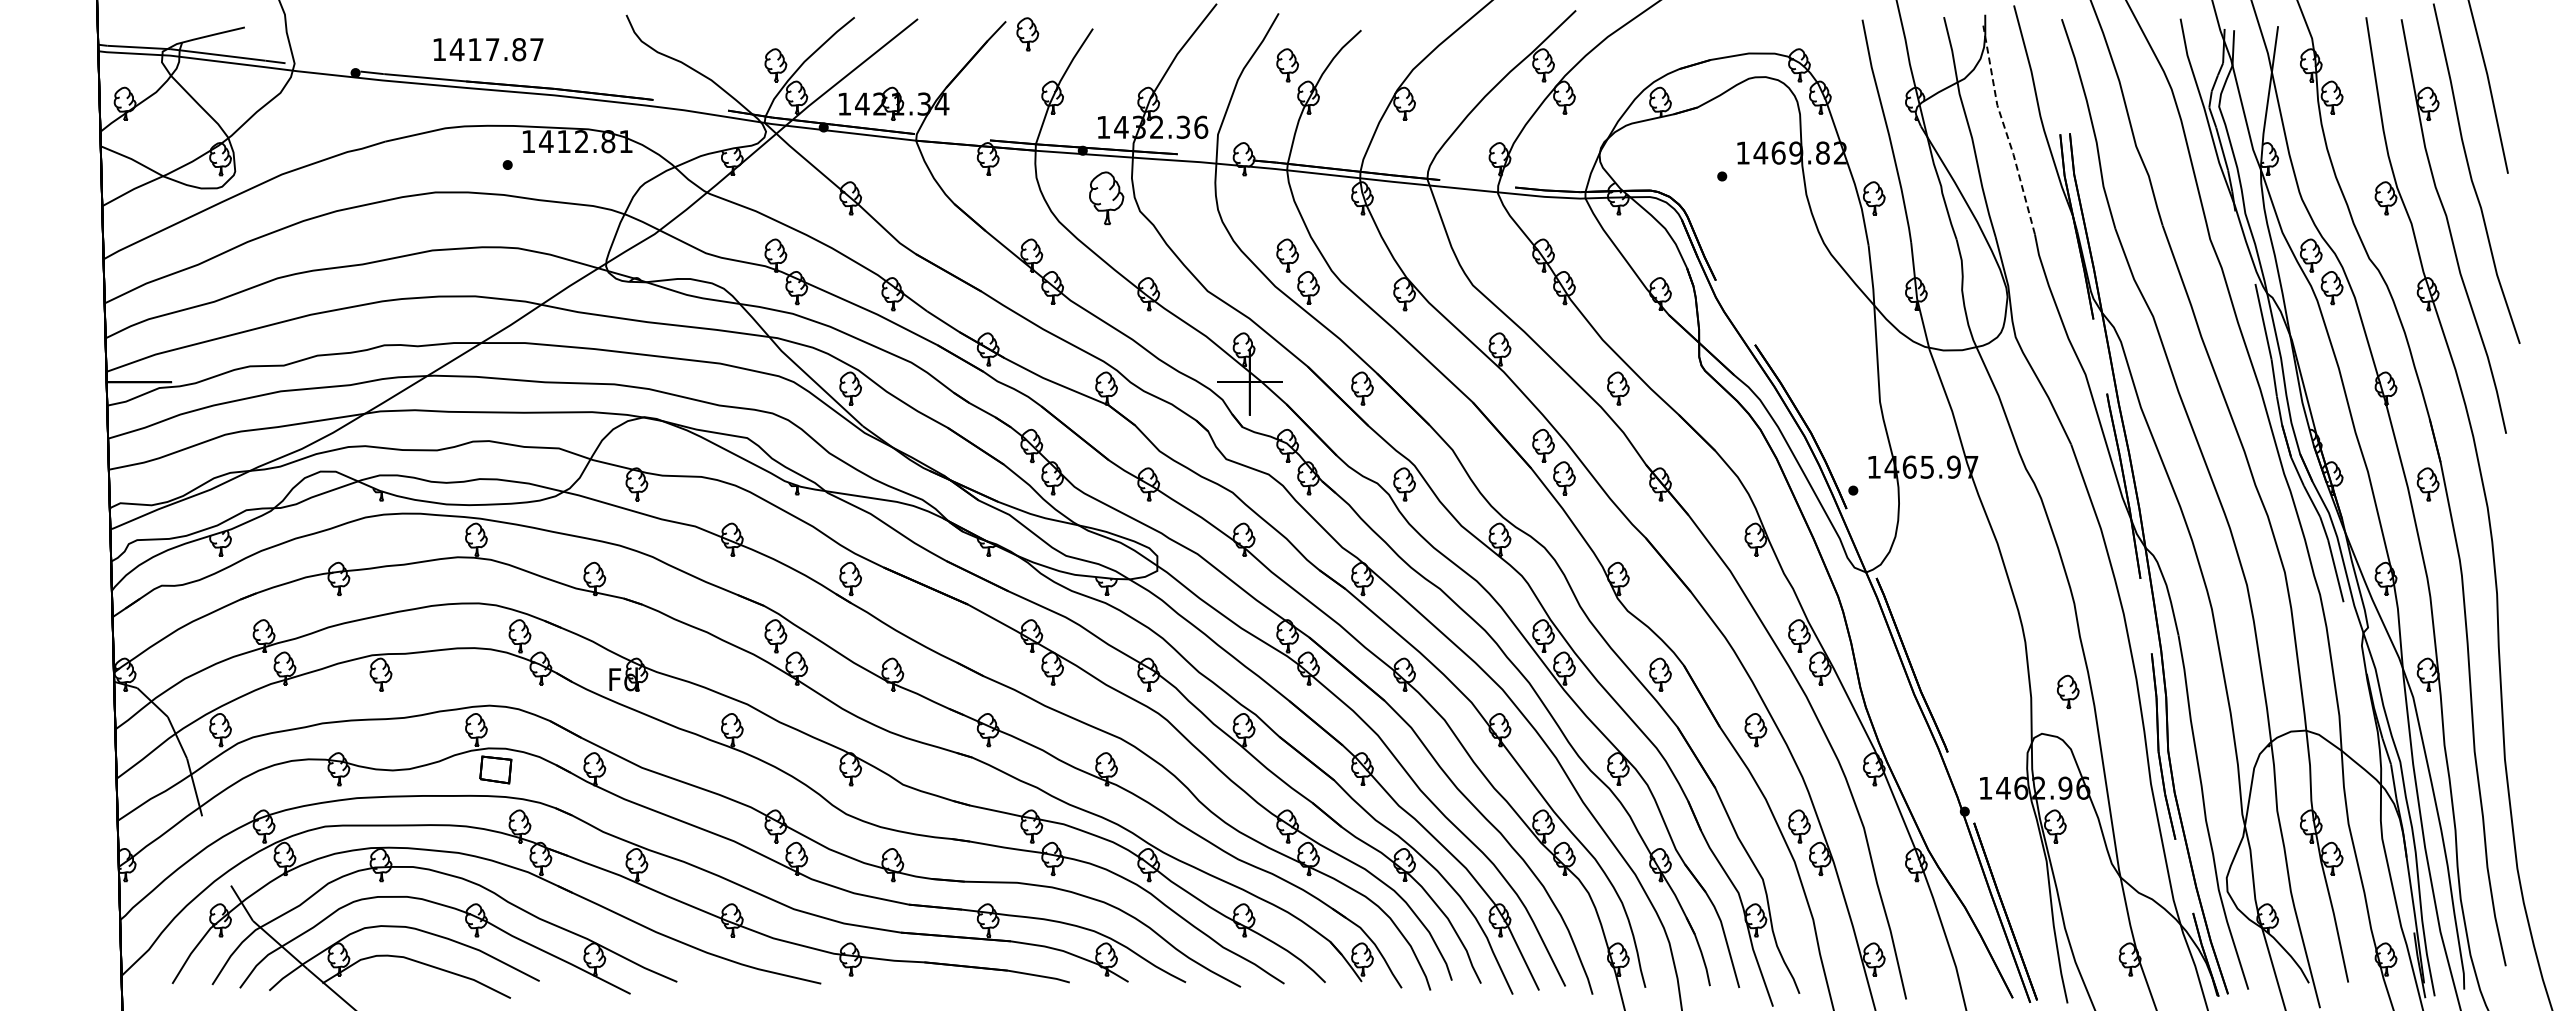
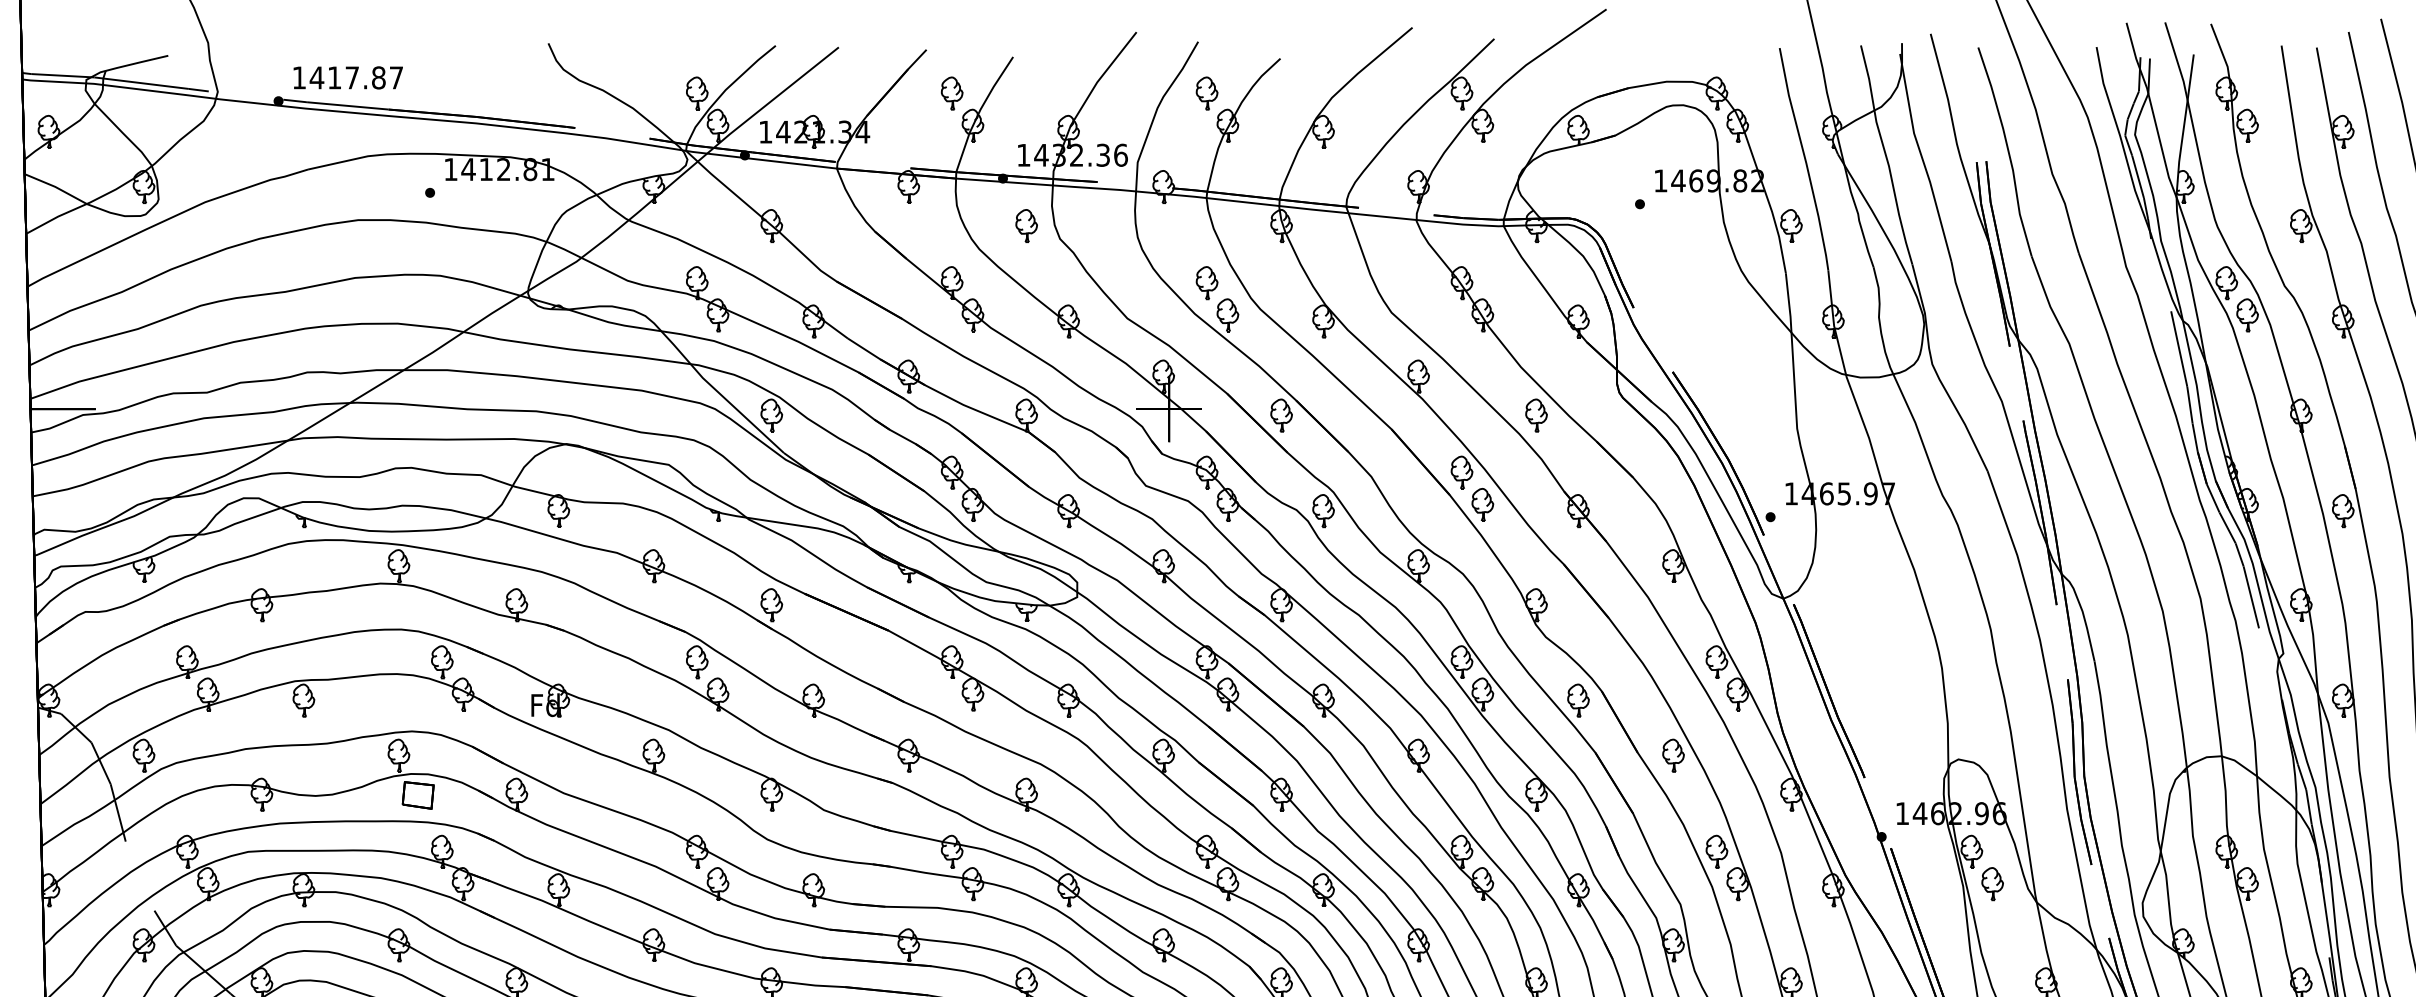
part: (1027, 34) -> (951, 93), moved
text: (488, 49) -> (348, 77), moved
line: (2005, 130) -> (1922, 158), dashed -> solid
part: (1106, 198) -> (1026, 226), size x0.62
part: (2068, 691) -> (1992, 883), moved

